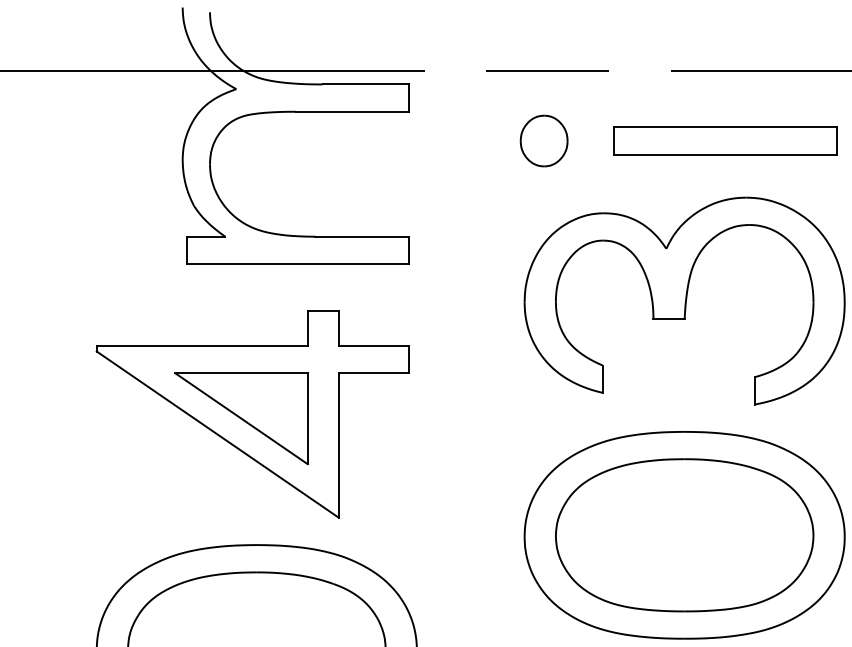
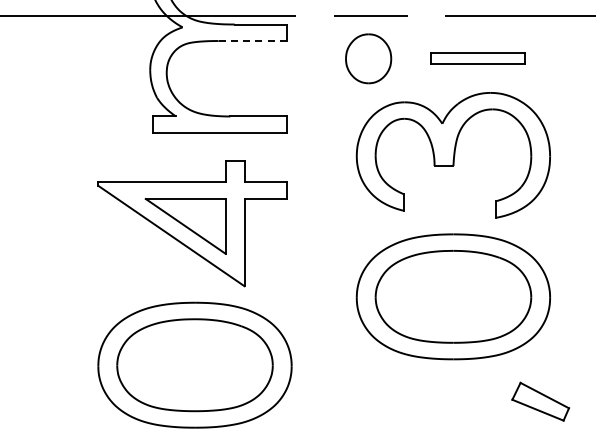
line: (351, 112) -> (252, 41), solid -> dashed
part: (544, 140) -> (368, 58), size x1.6
part: (724, 140) -> (477, 58), size x0.7

